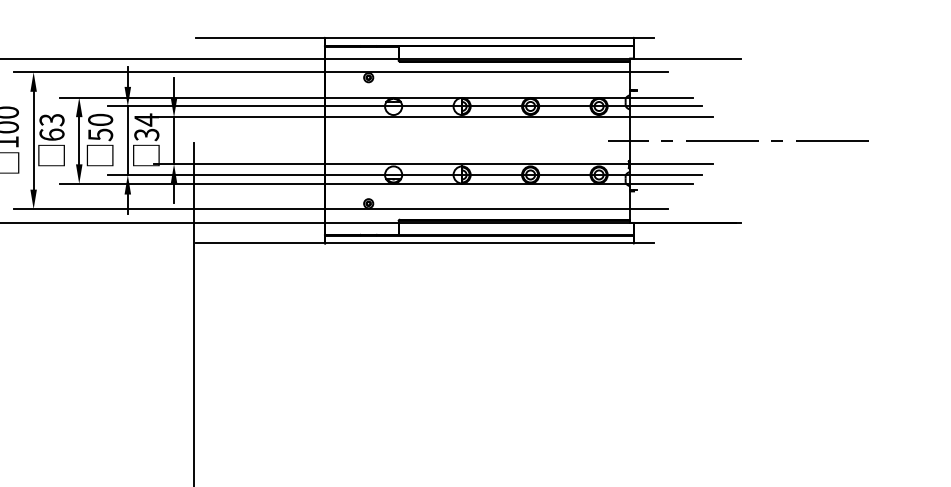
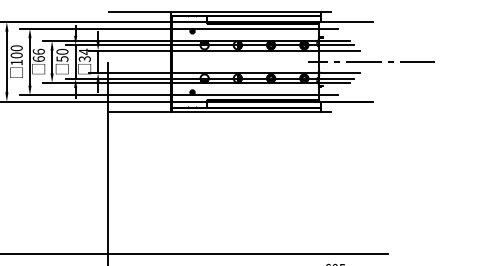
text: (51, 119) -> (38, 51), 63 -> 66

